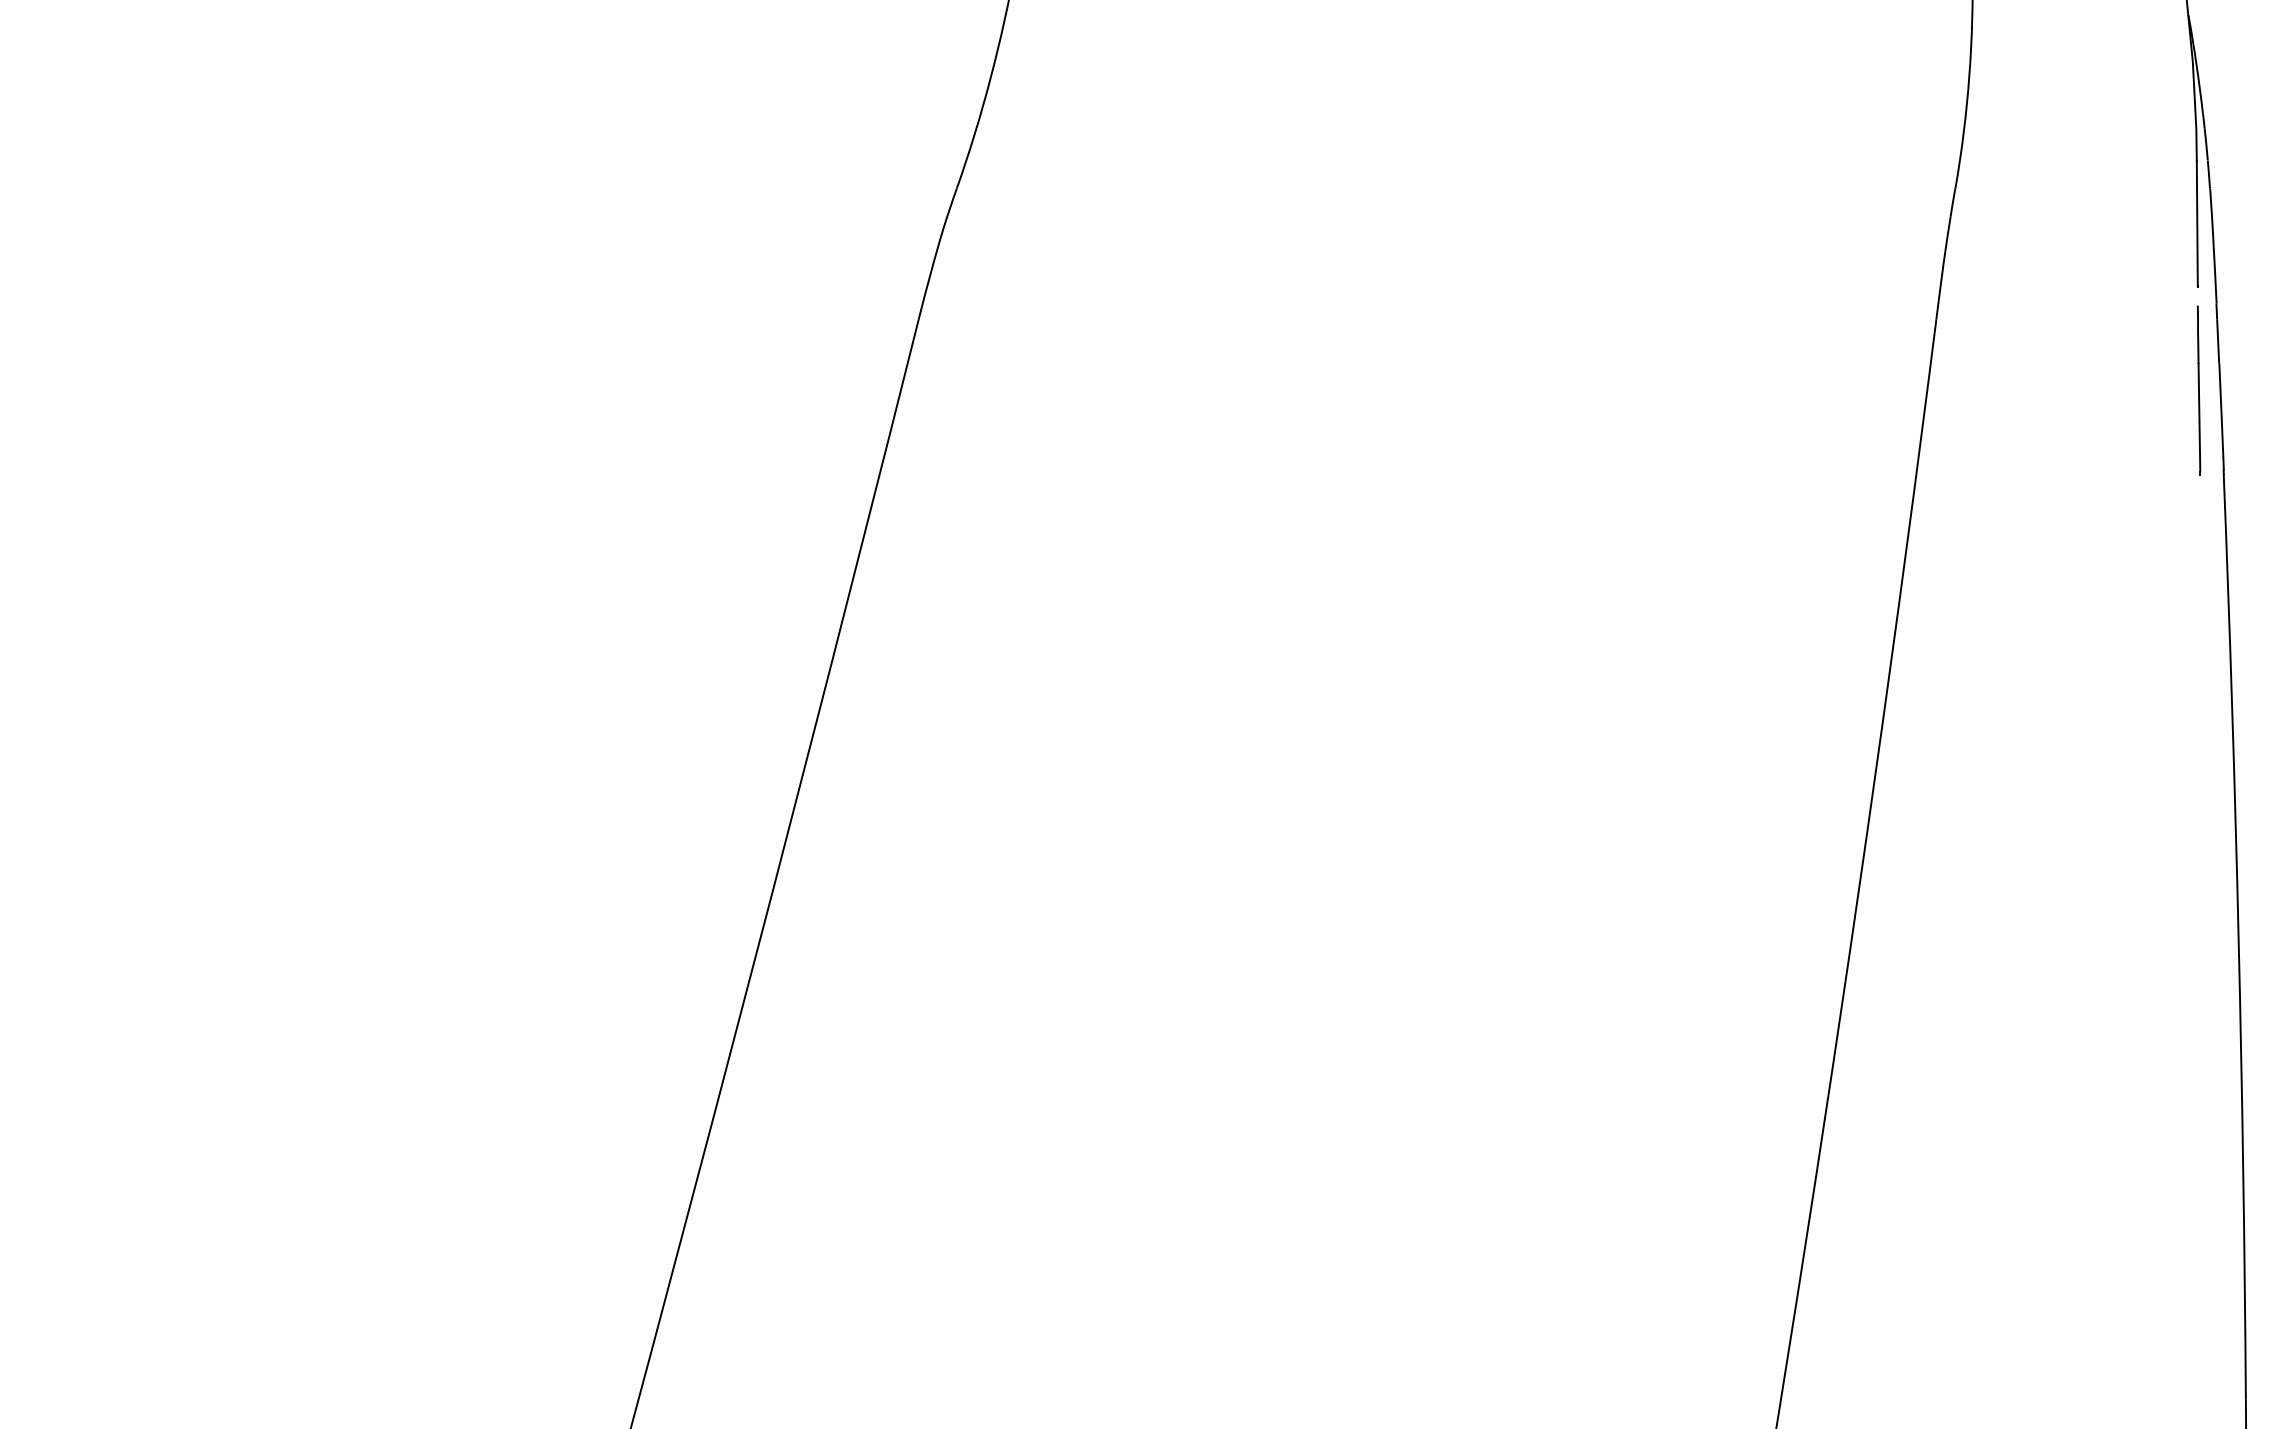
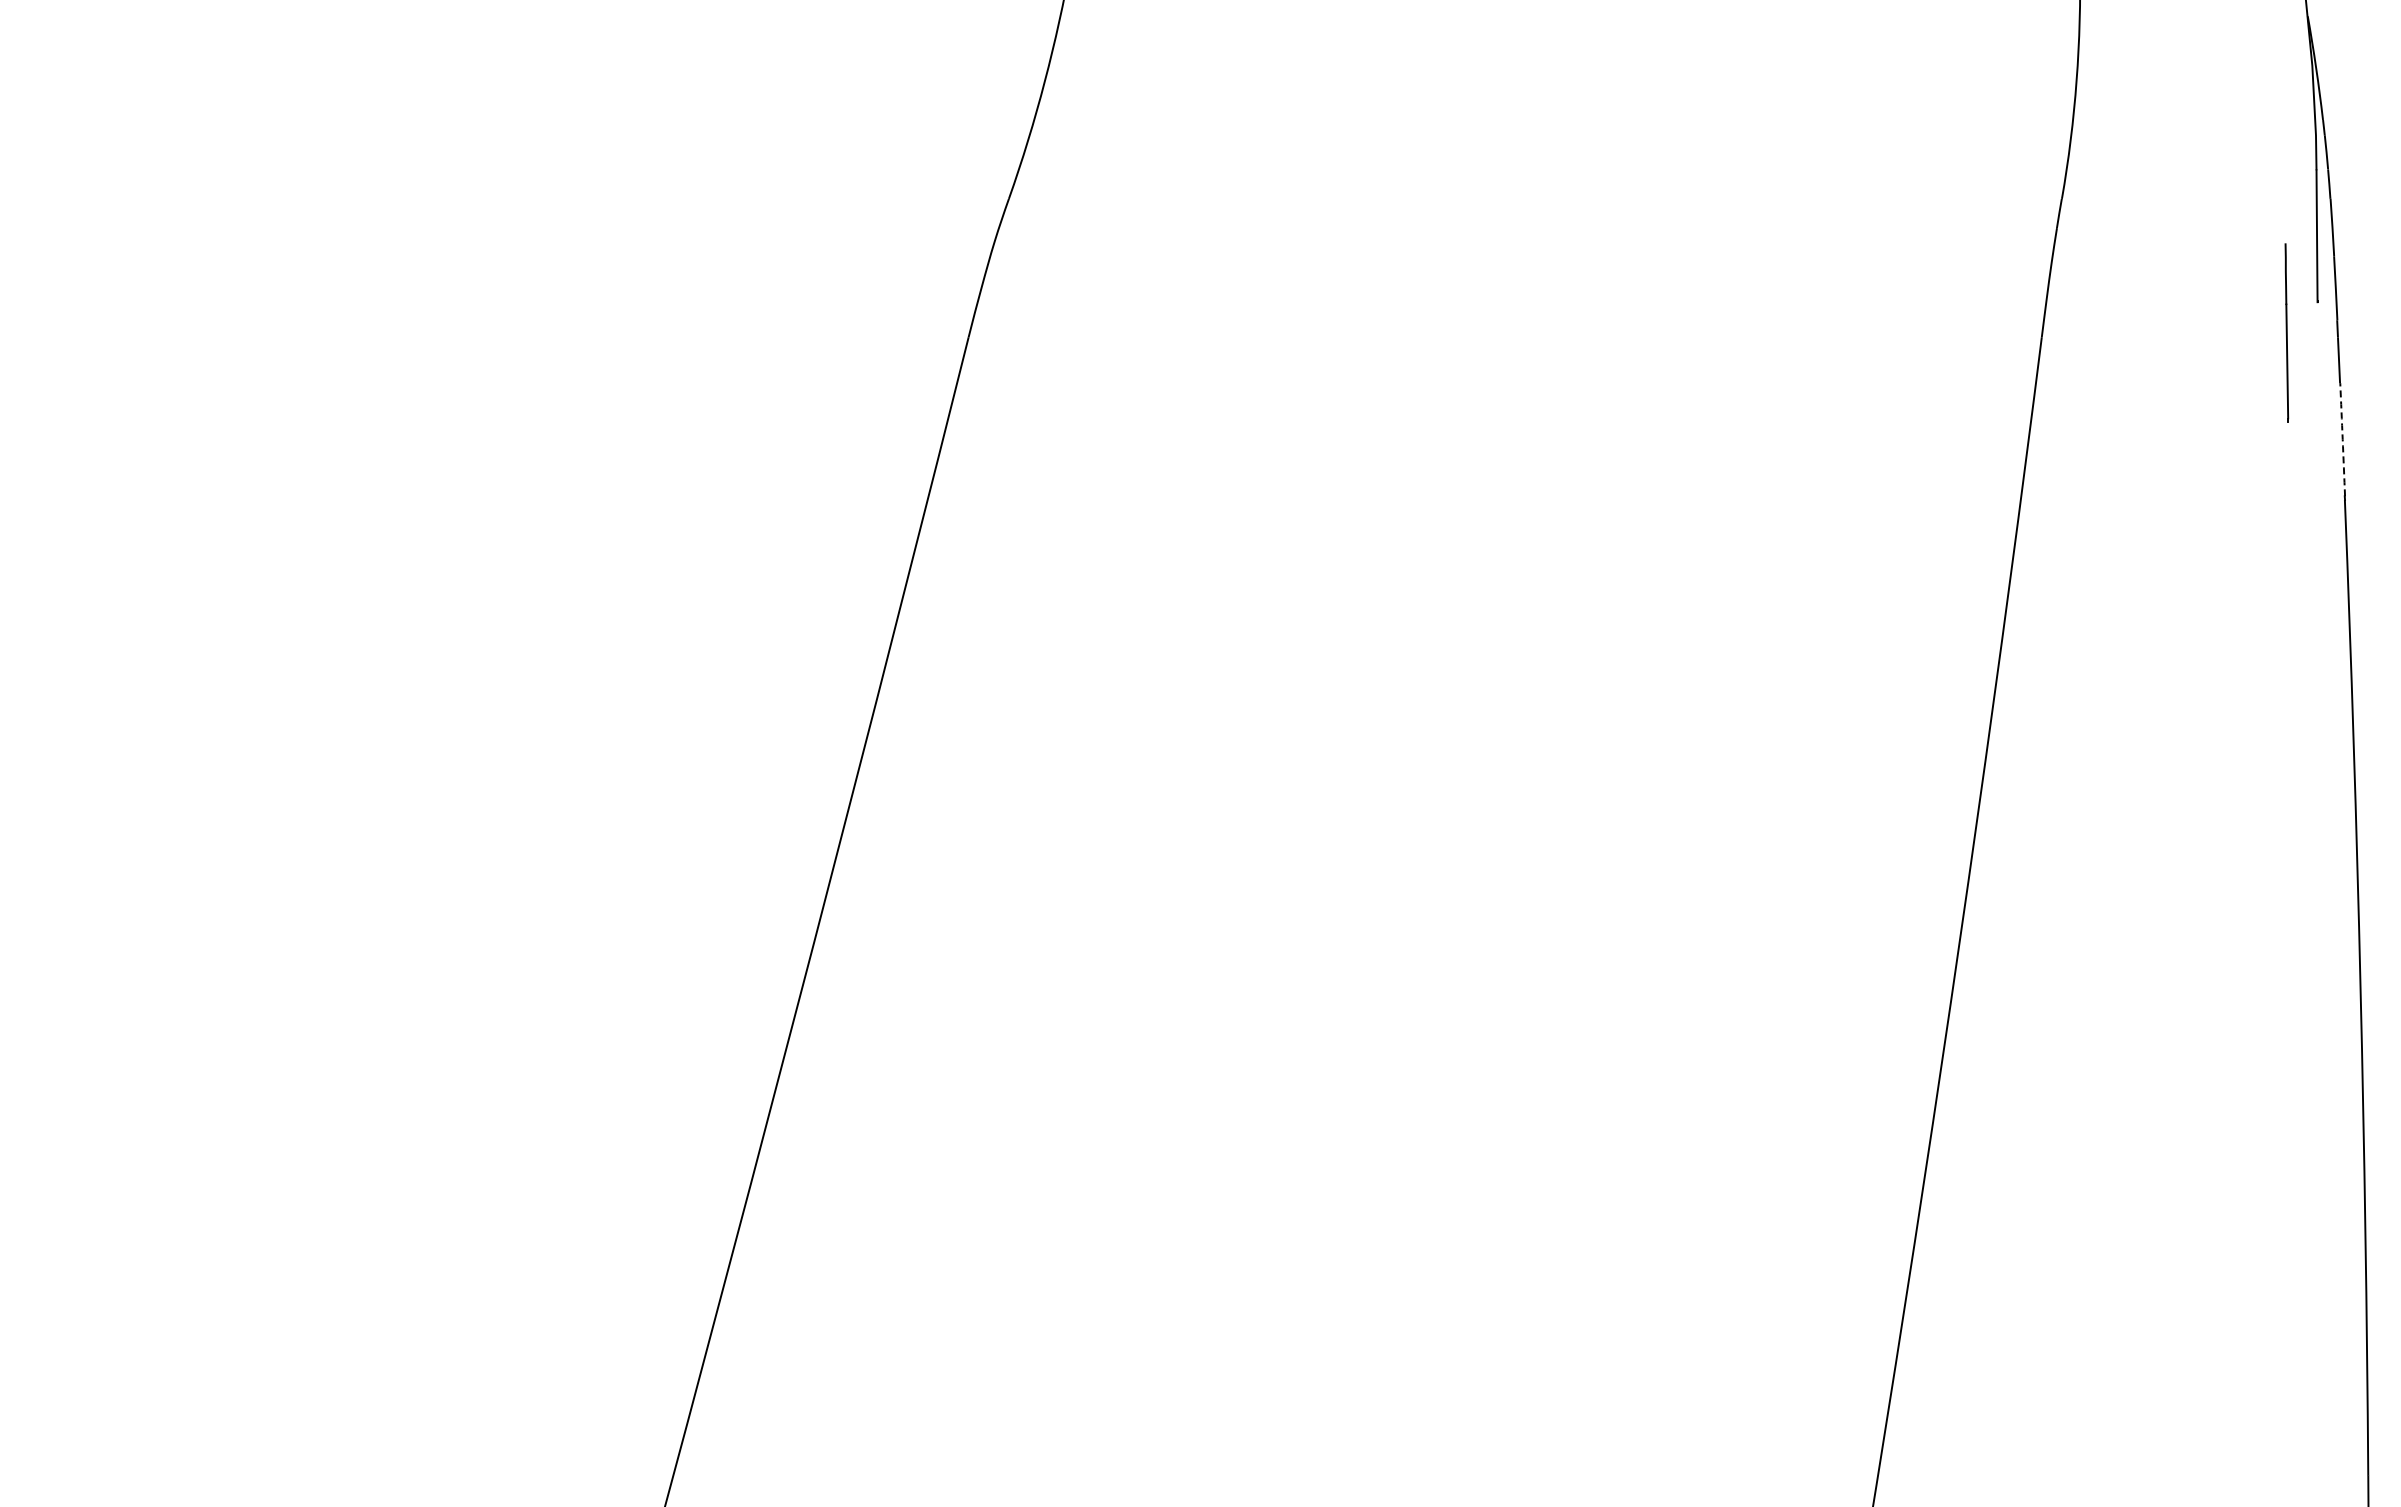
line: (2198, 390) -> (2286, 332), moved
arc: (2221, 416) -> (2342, 439), solid -> dashed

